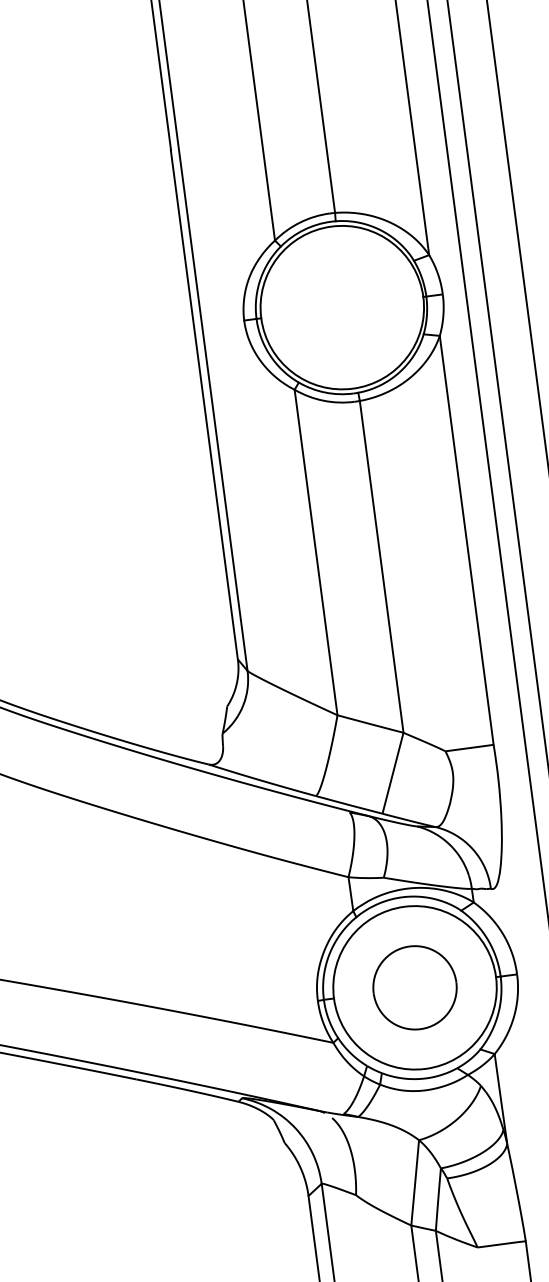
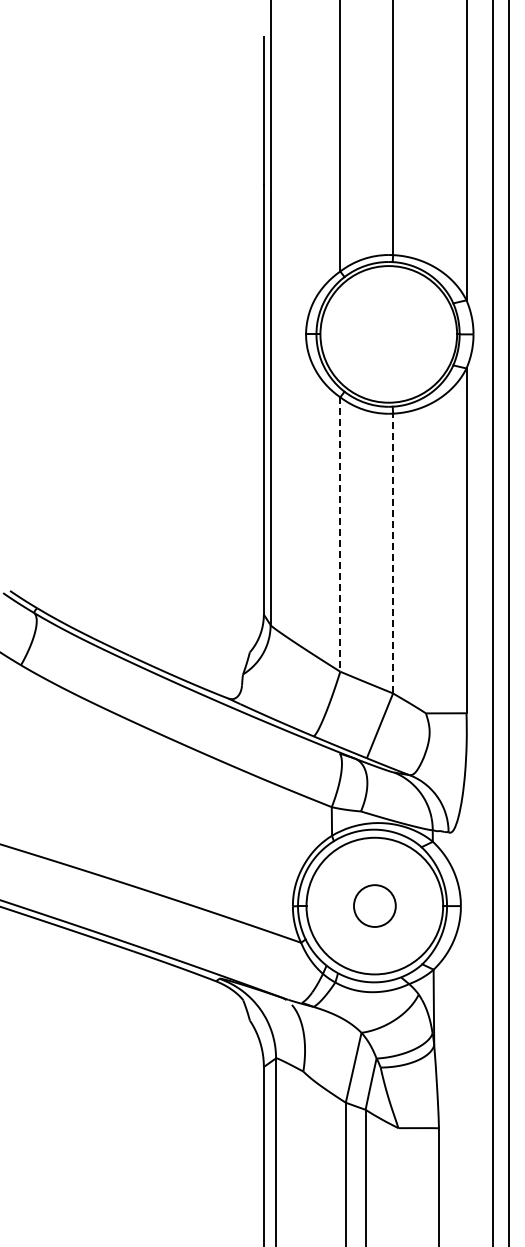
line: (316, 553) -> (340, 535), solid -> dashed
line: (382, 566) -> (393, 553), solid -> dashed
part: (414, 987) -> (374, 905), size x0.6

